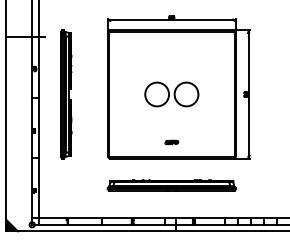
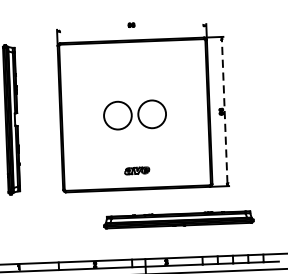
line: (171, 20) -> (131, 28), removed
line: (248, 94) -> (224, 111), solid -> dashed
part: (171, 142) -> (136, 170), size x1.6
part: (171, 185) -> (178, 219), moved

